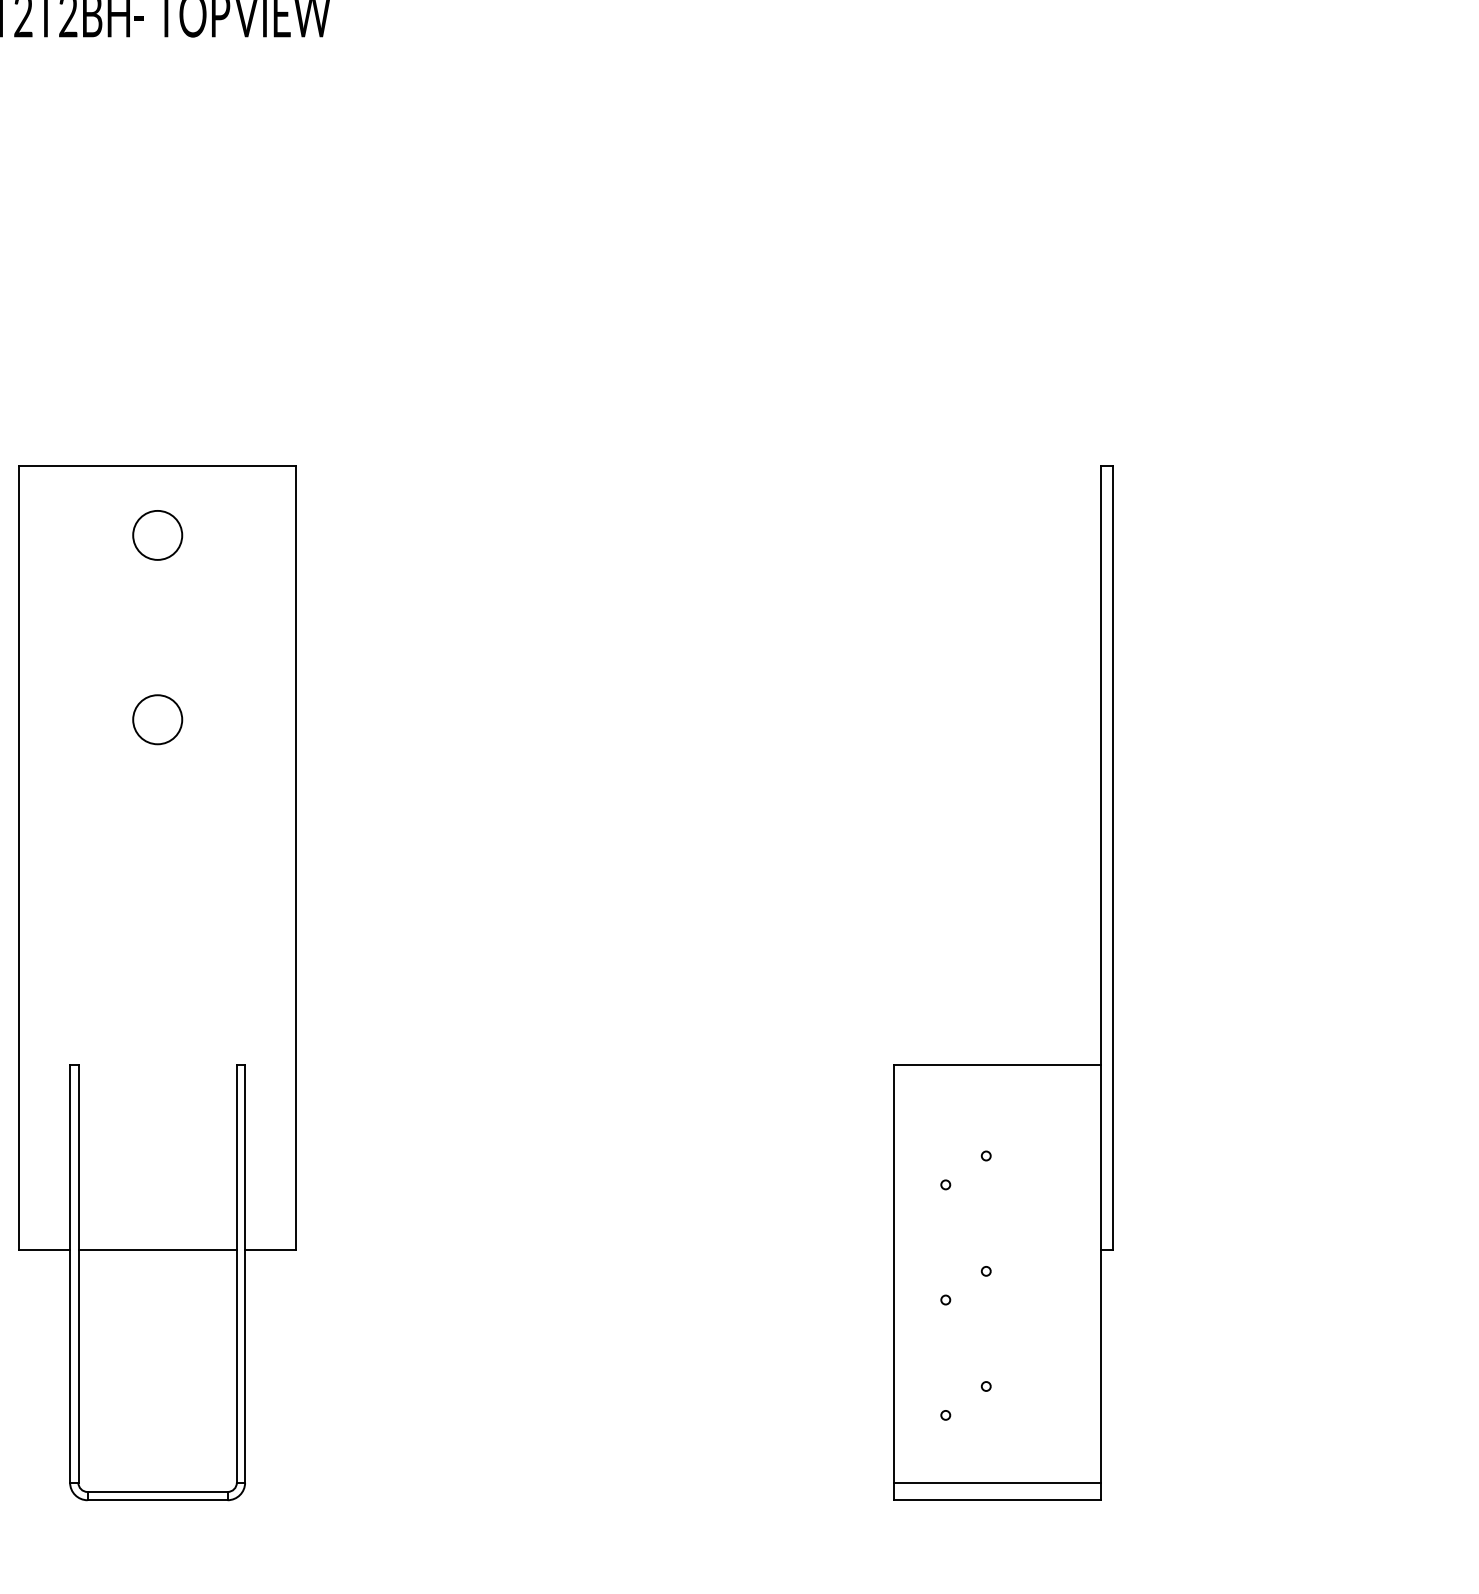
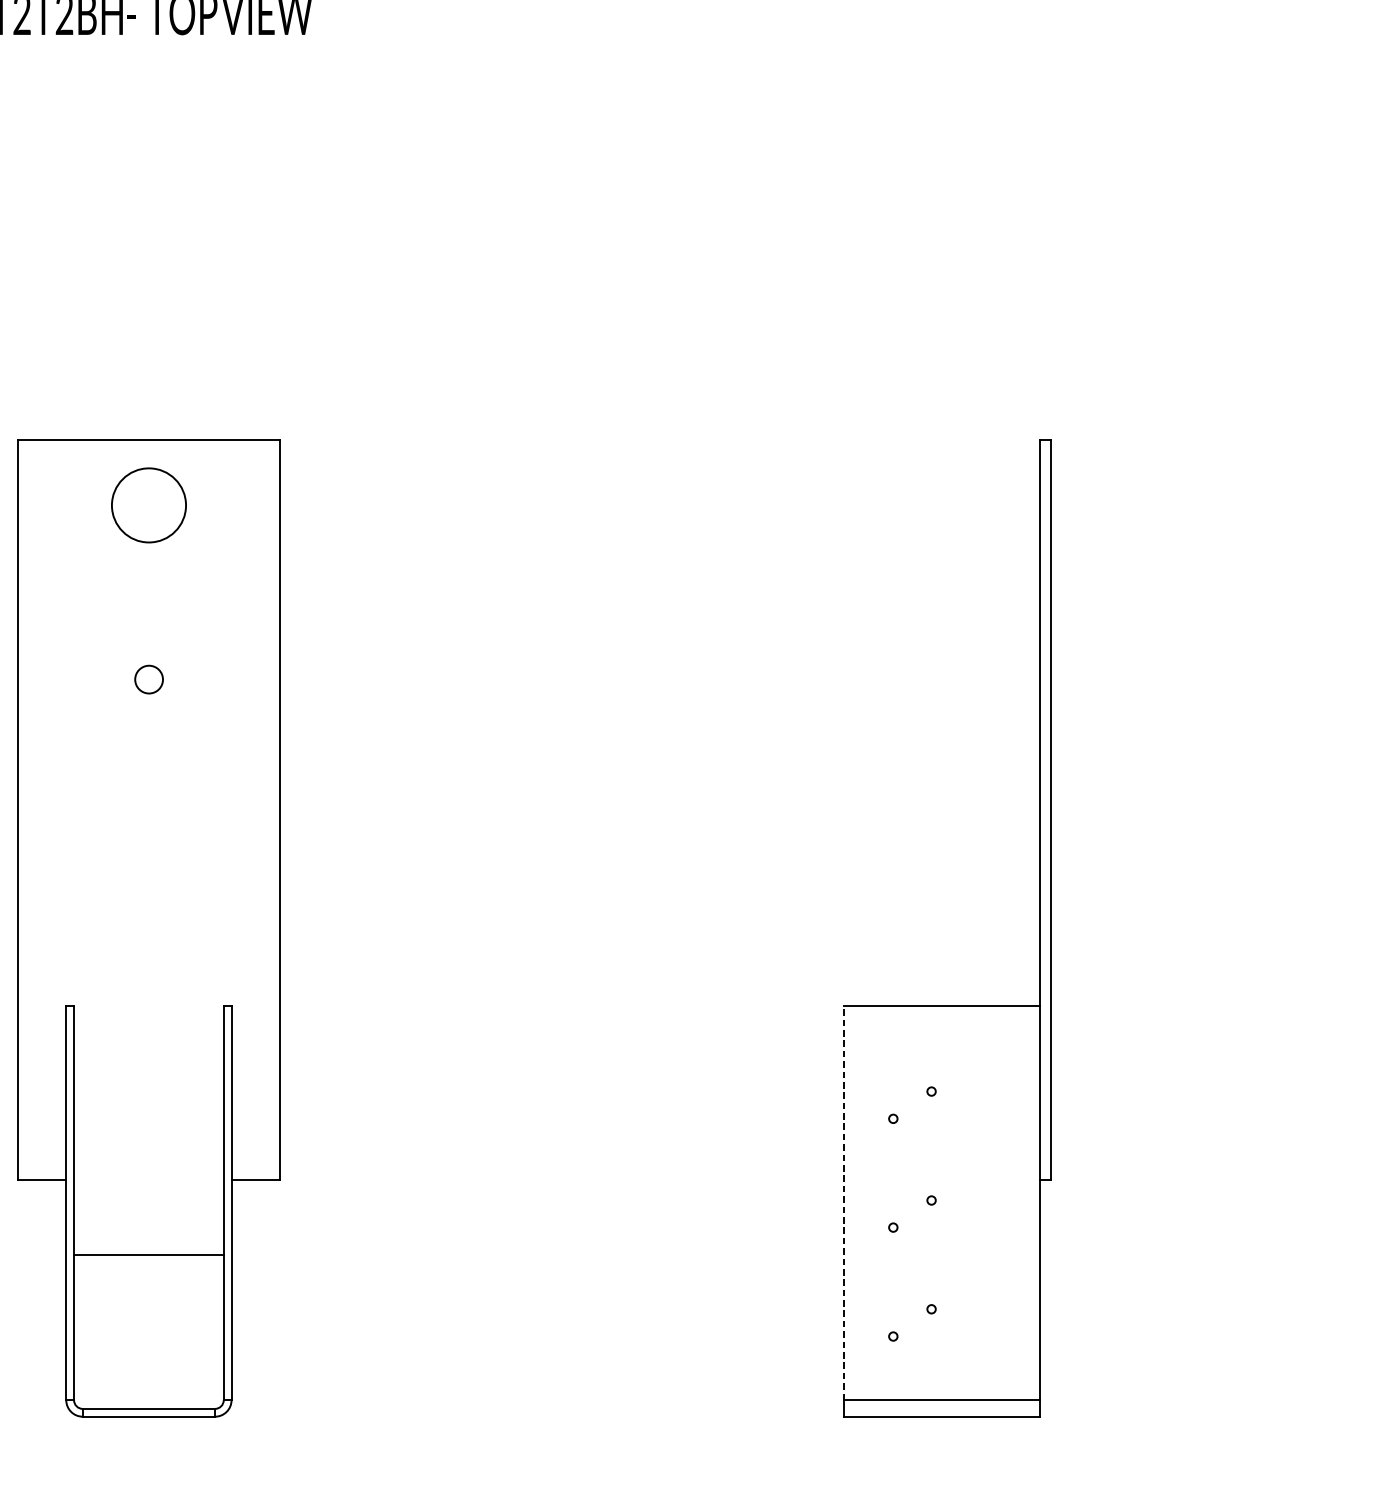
circle: (157, 534) -> (148, 504), size x1.6
circle: (157, 719) -> (148, 679), size x0.6
line: (157, 1250) -> (148, 1255), moved
line: (894, 1273) -> (844, 1202), solid -> dashed

